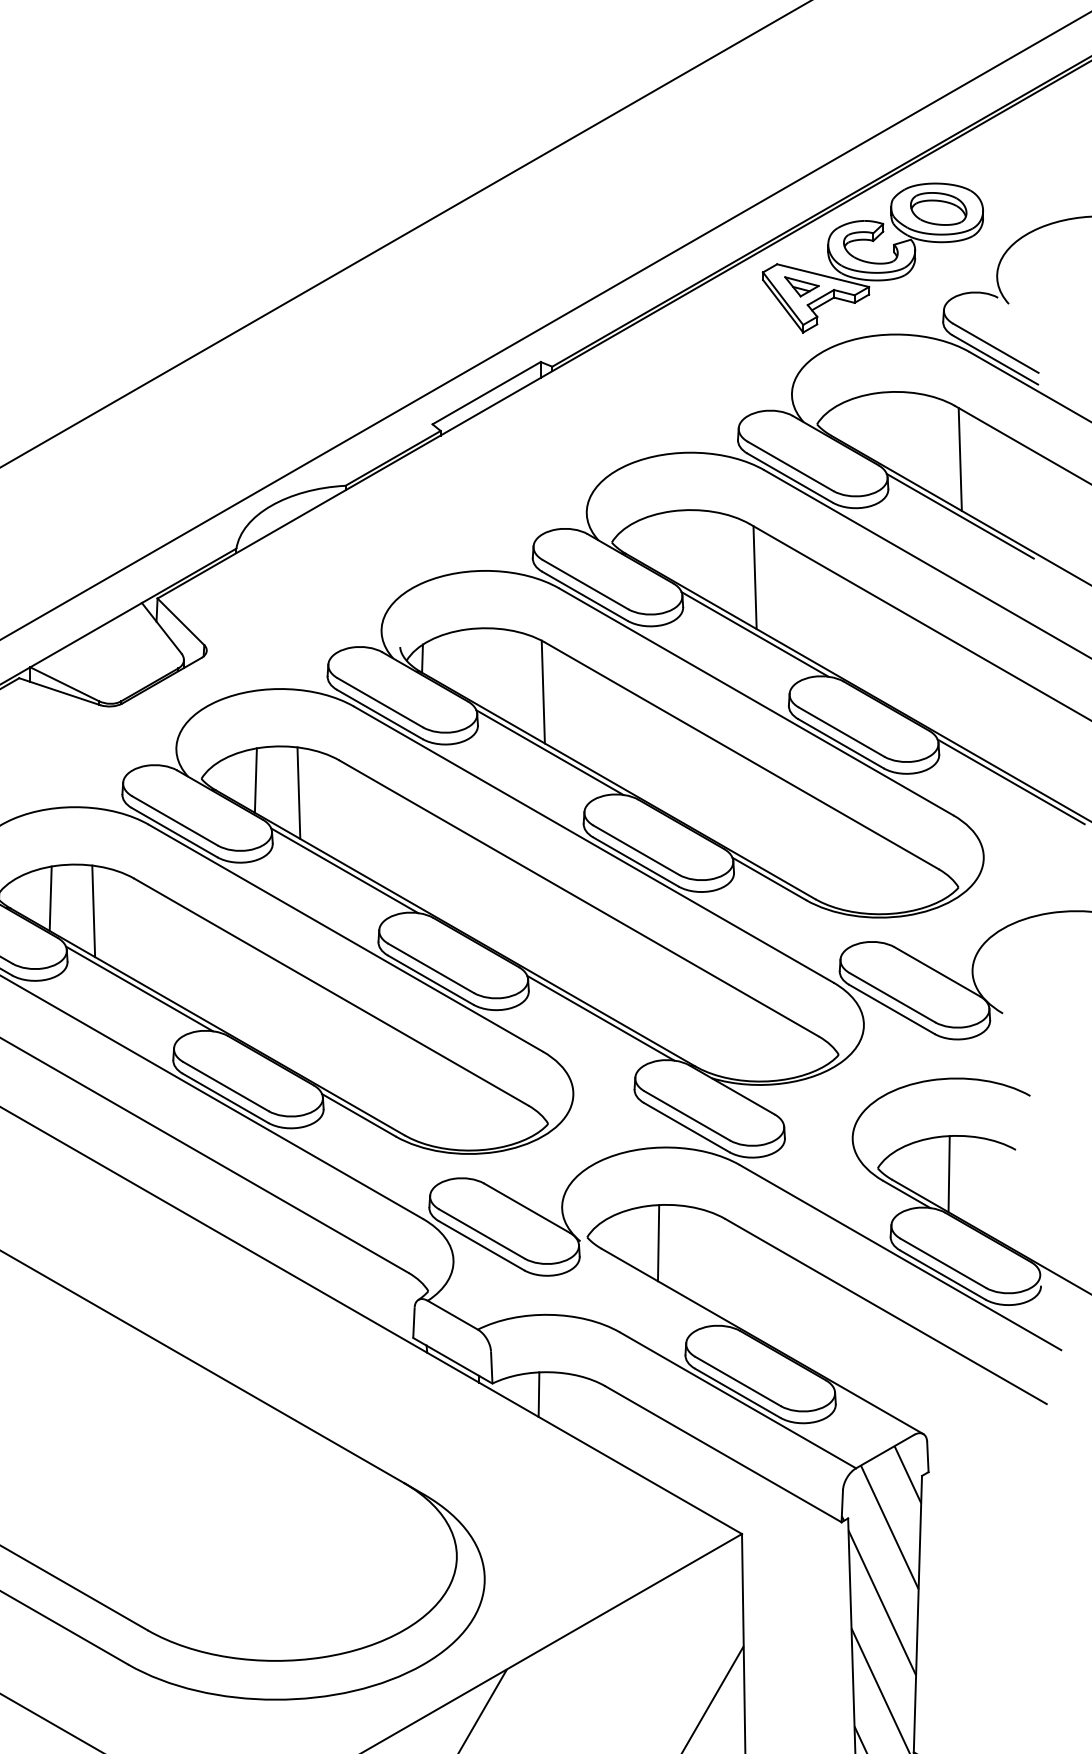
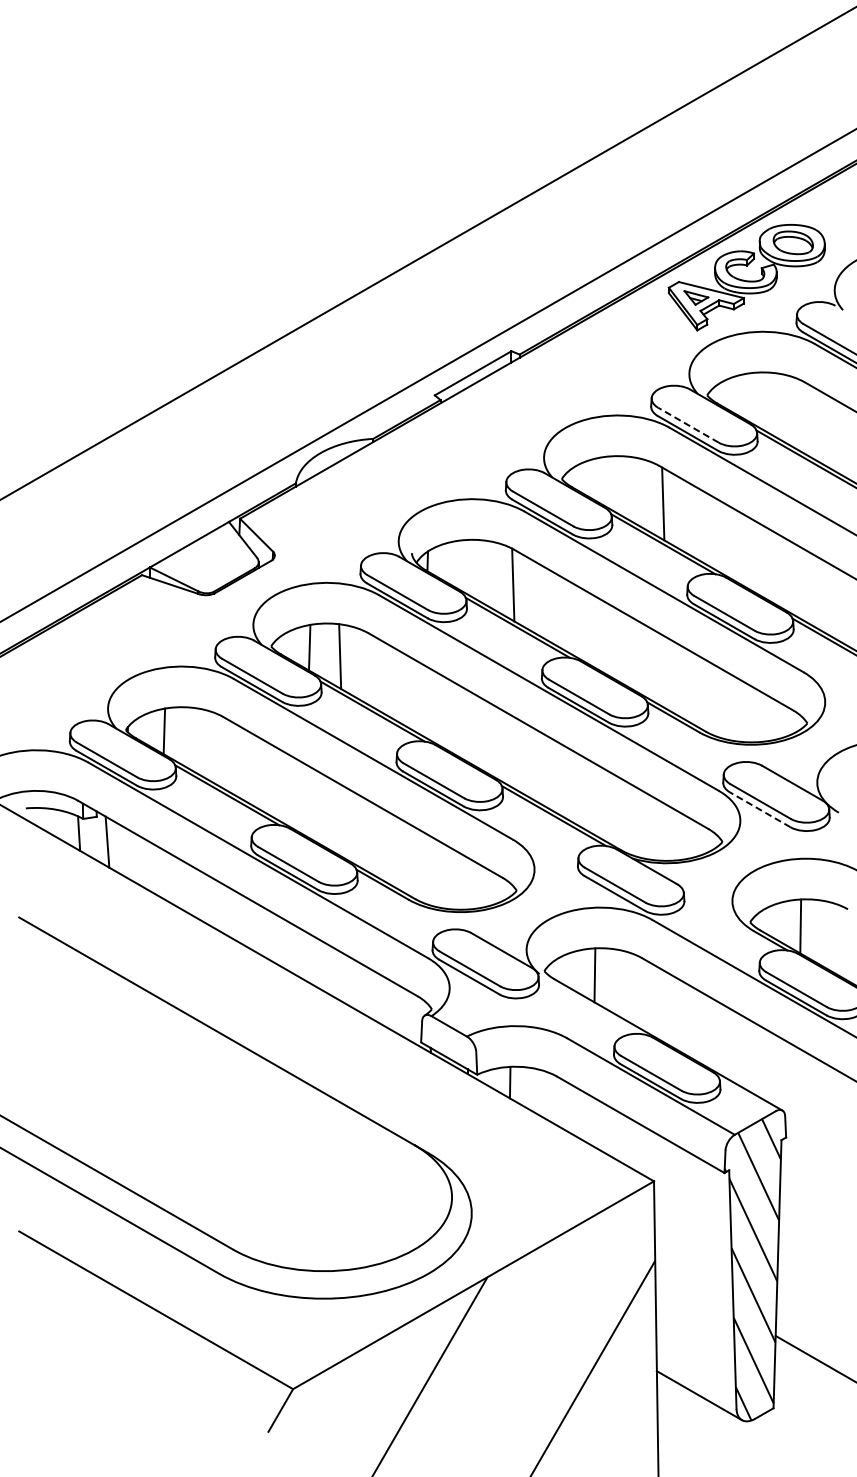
line: (960, 458) -> (808, 419), removed
line: (790, 466) -> (688, 425), solid -> dashed
line: (93, 910) -> (194, 739), removed
line: (892, 1009) -> (760, 809), solid -> dashed

